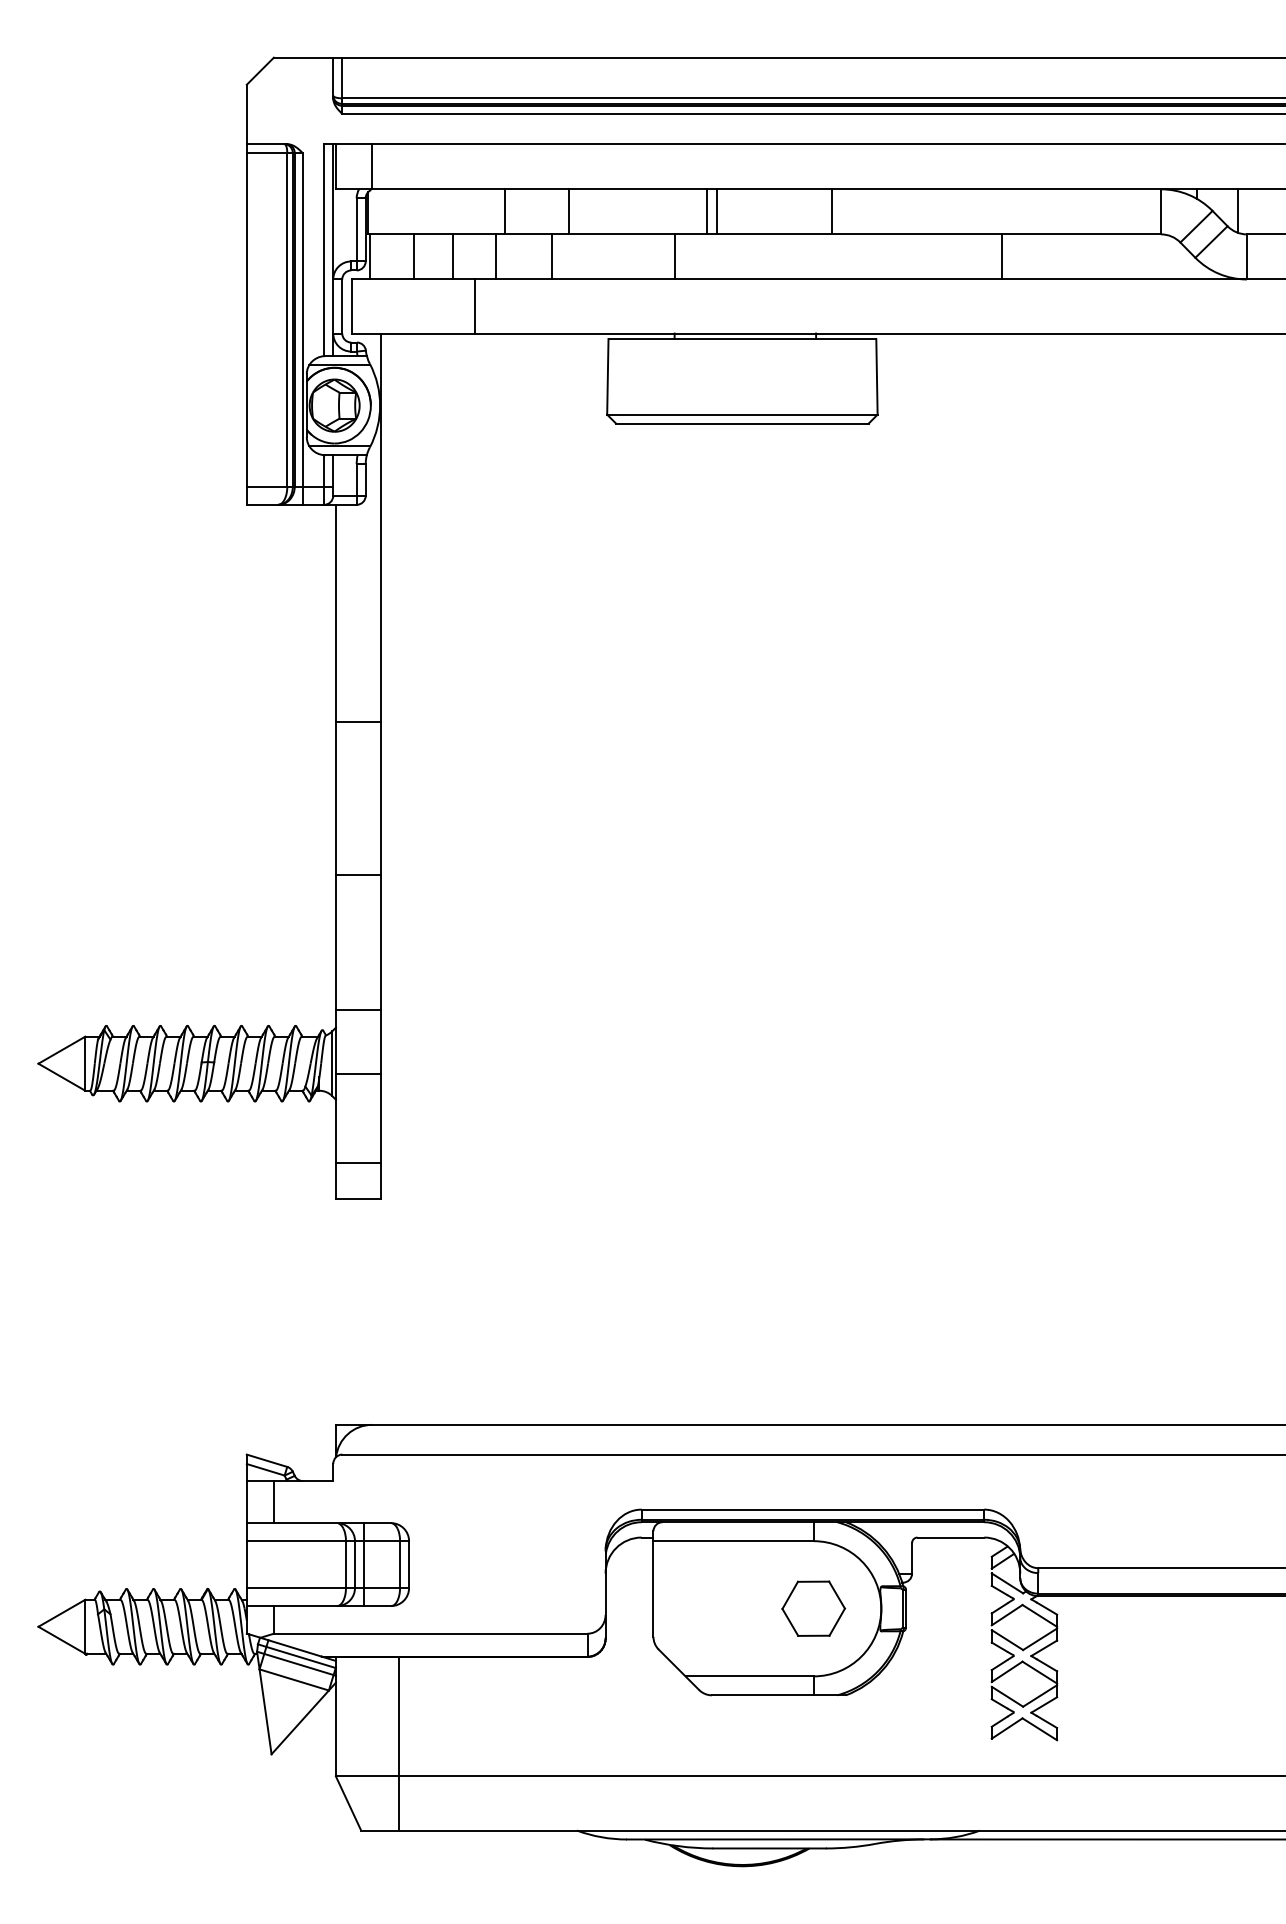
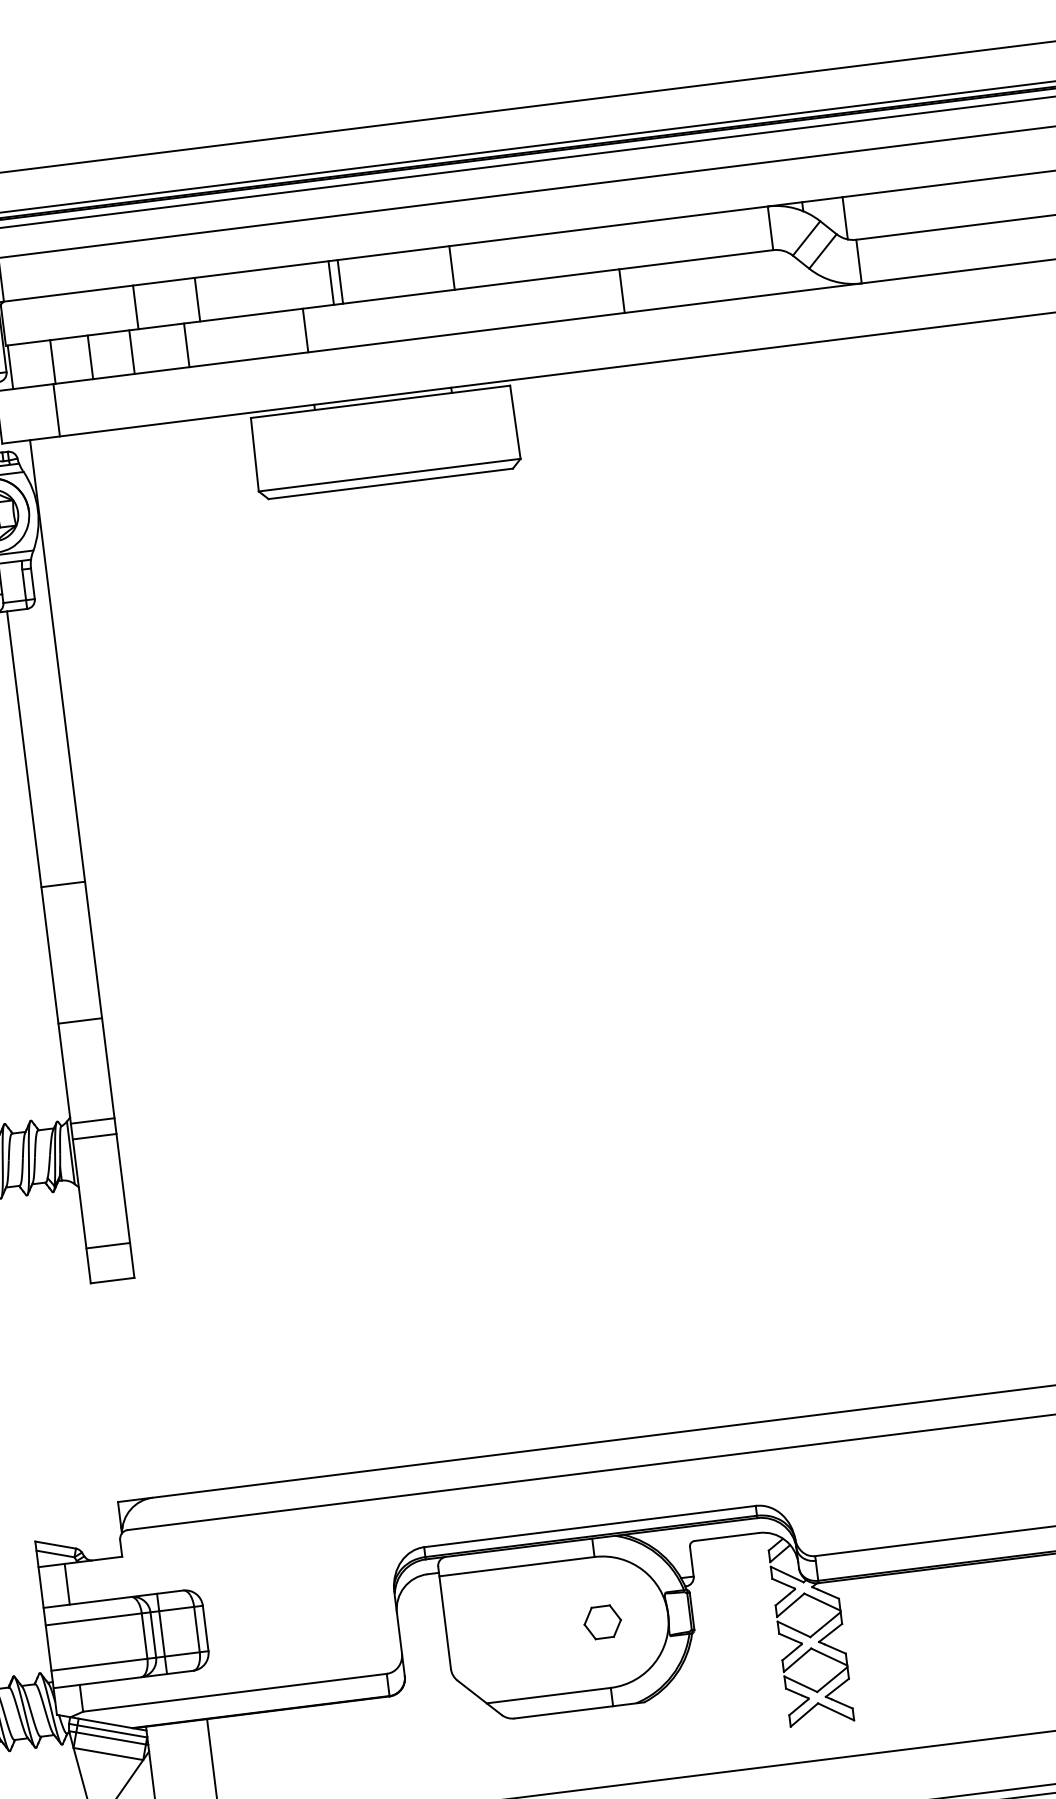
line: (474, 306) -> (56, 410), moved
line: (358, 721) -> (63, 884), moved
line: (358, 874) -> (80, 1020), moved
line: (358, 1010) -> (94, 1136), moved
line: (358, 1074) -> (92, 1121), moved
part: (813, 1608) -> (602, 1622), size x0.6

